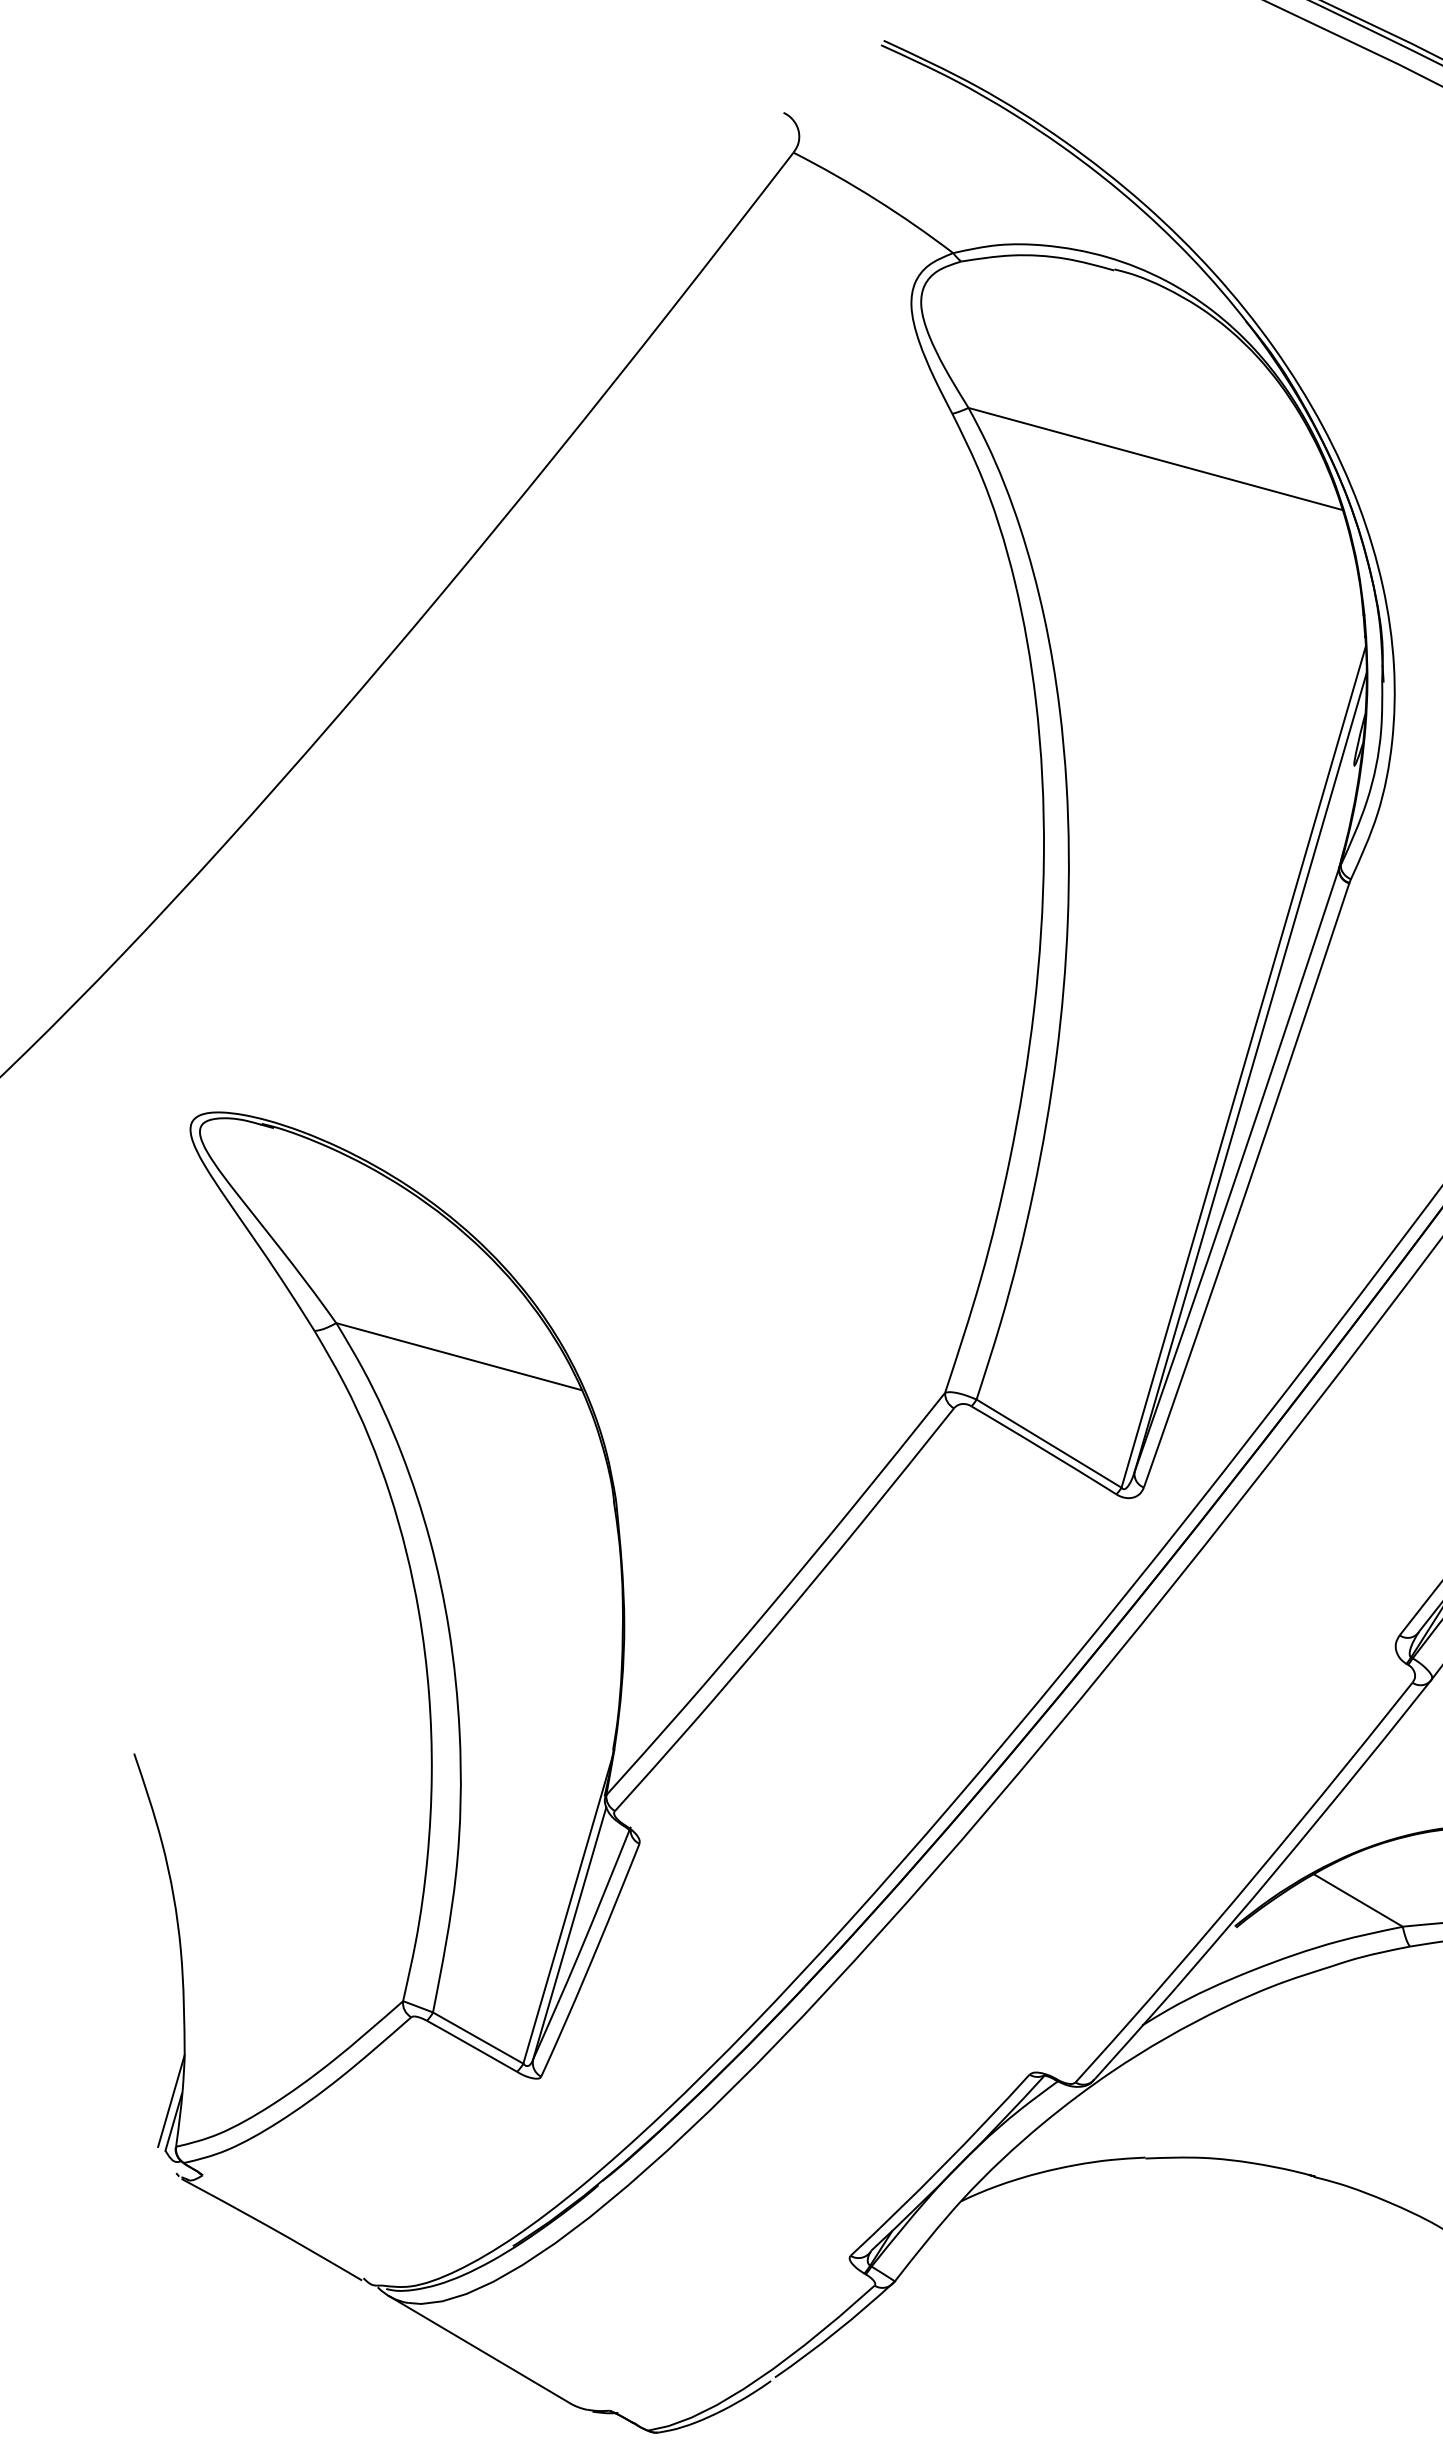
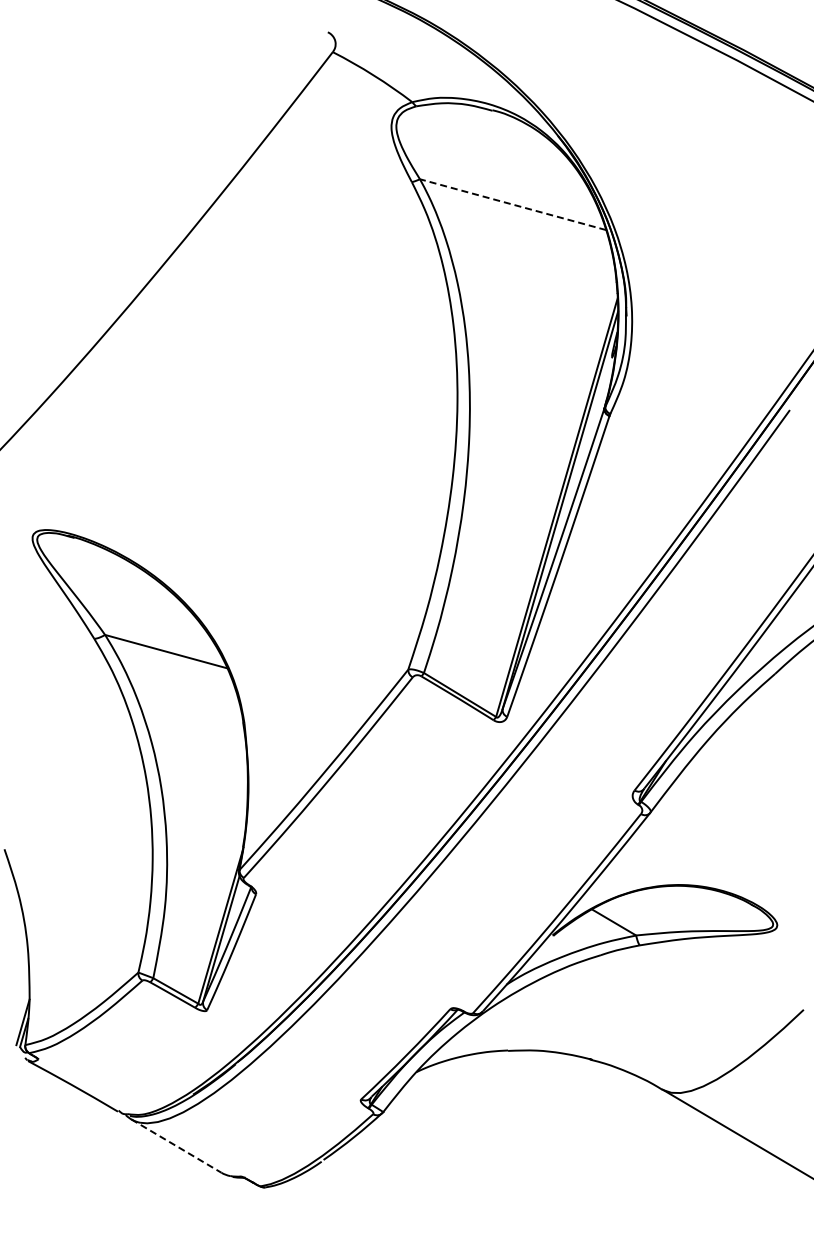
line: (1154, 458) -> (512, 204), solid -> dashed
line: (479, 2350) -> (176, 1146), solid -> dashed

